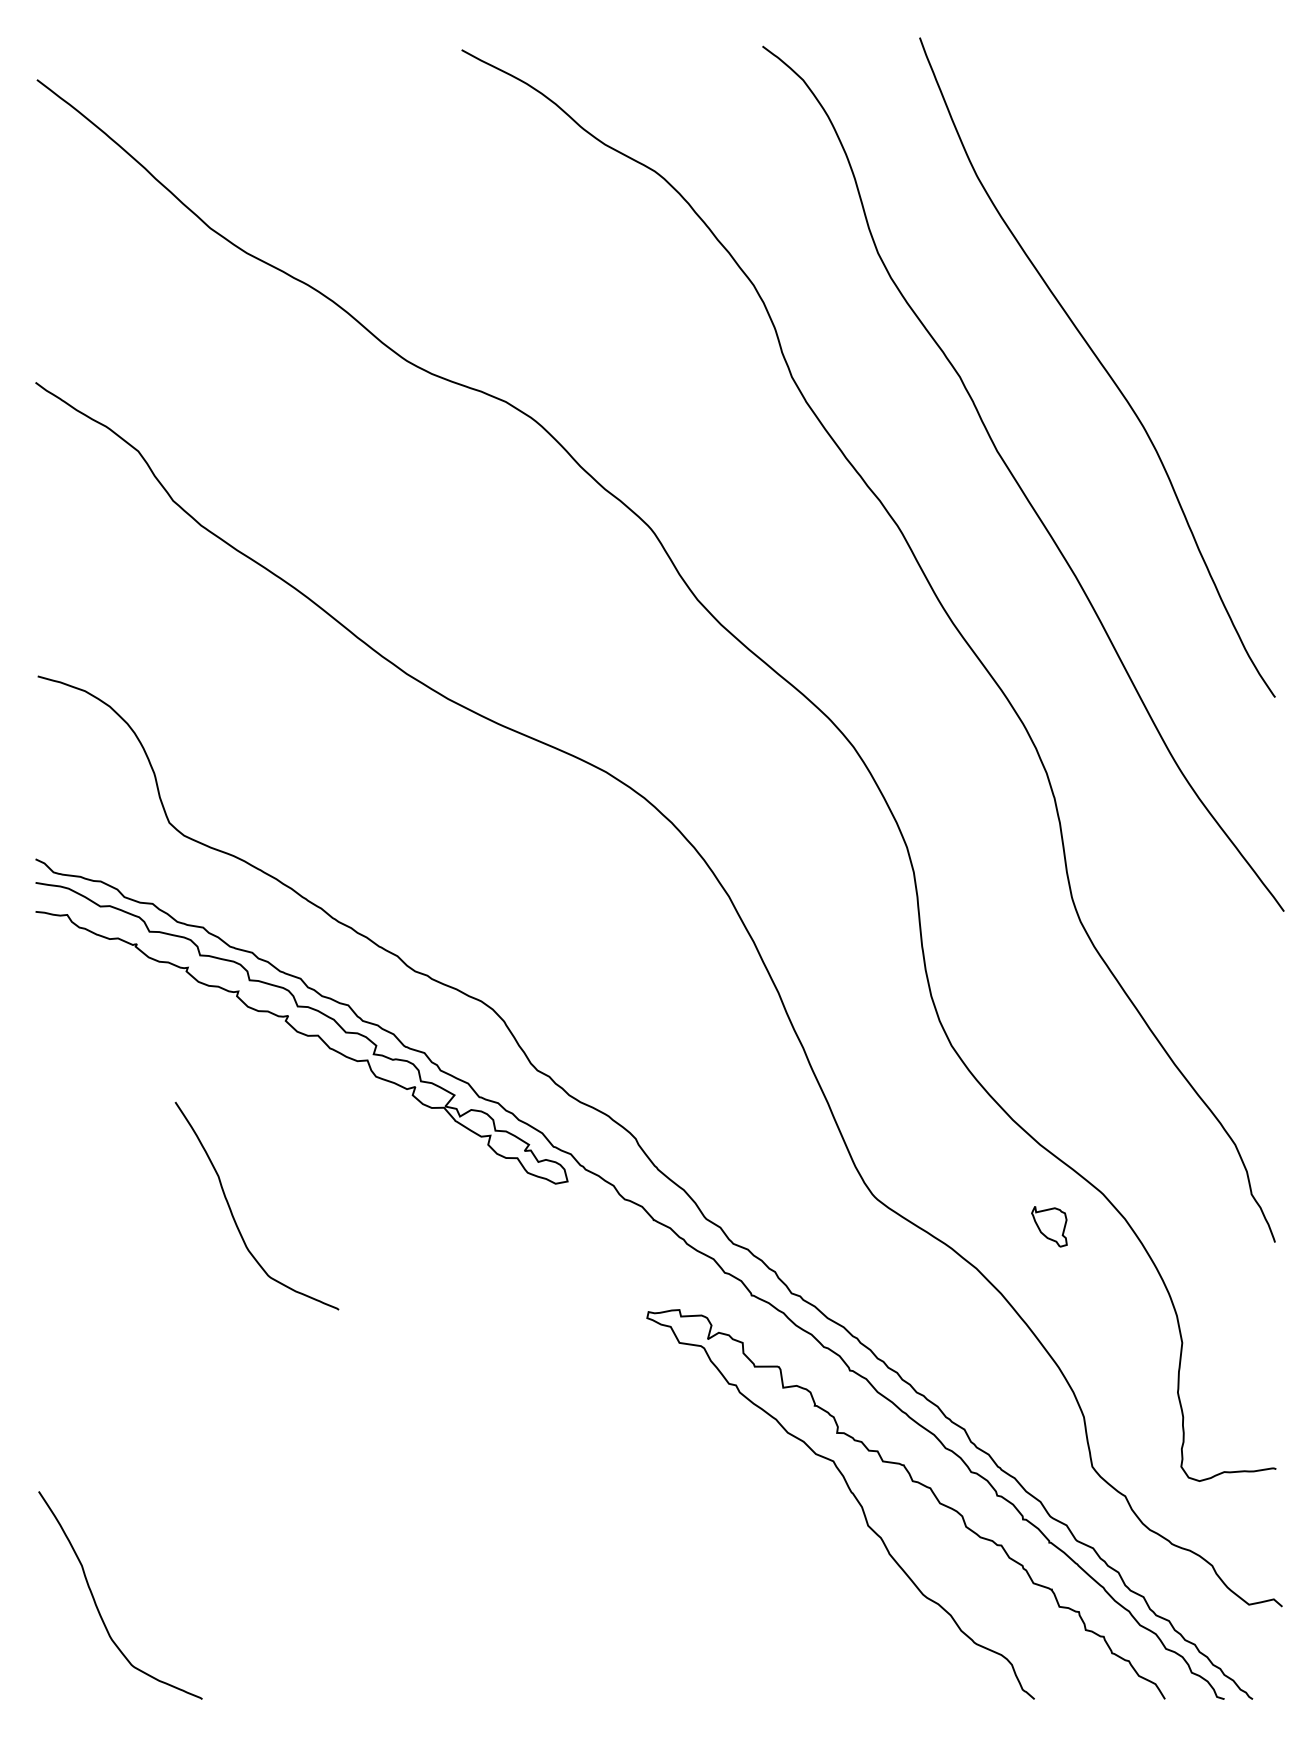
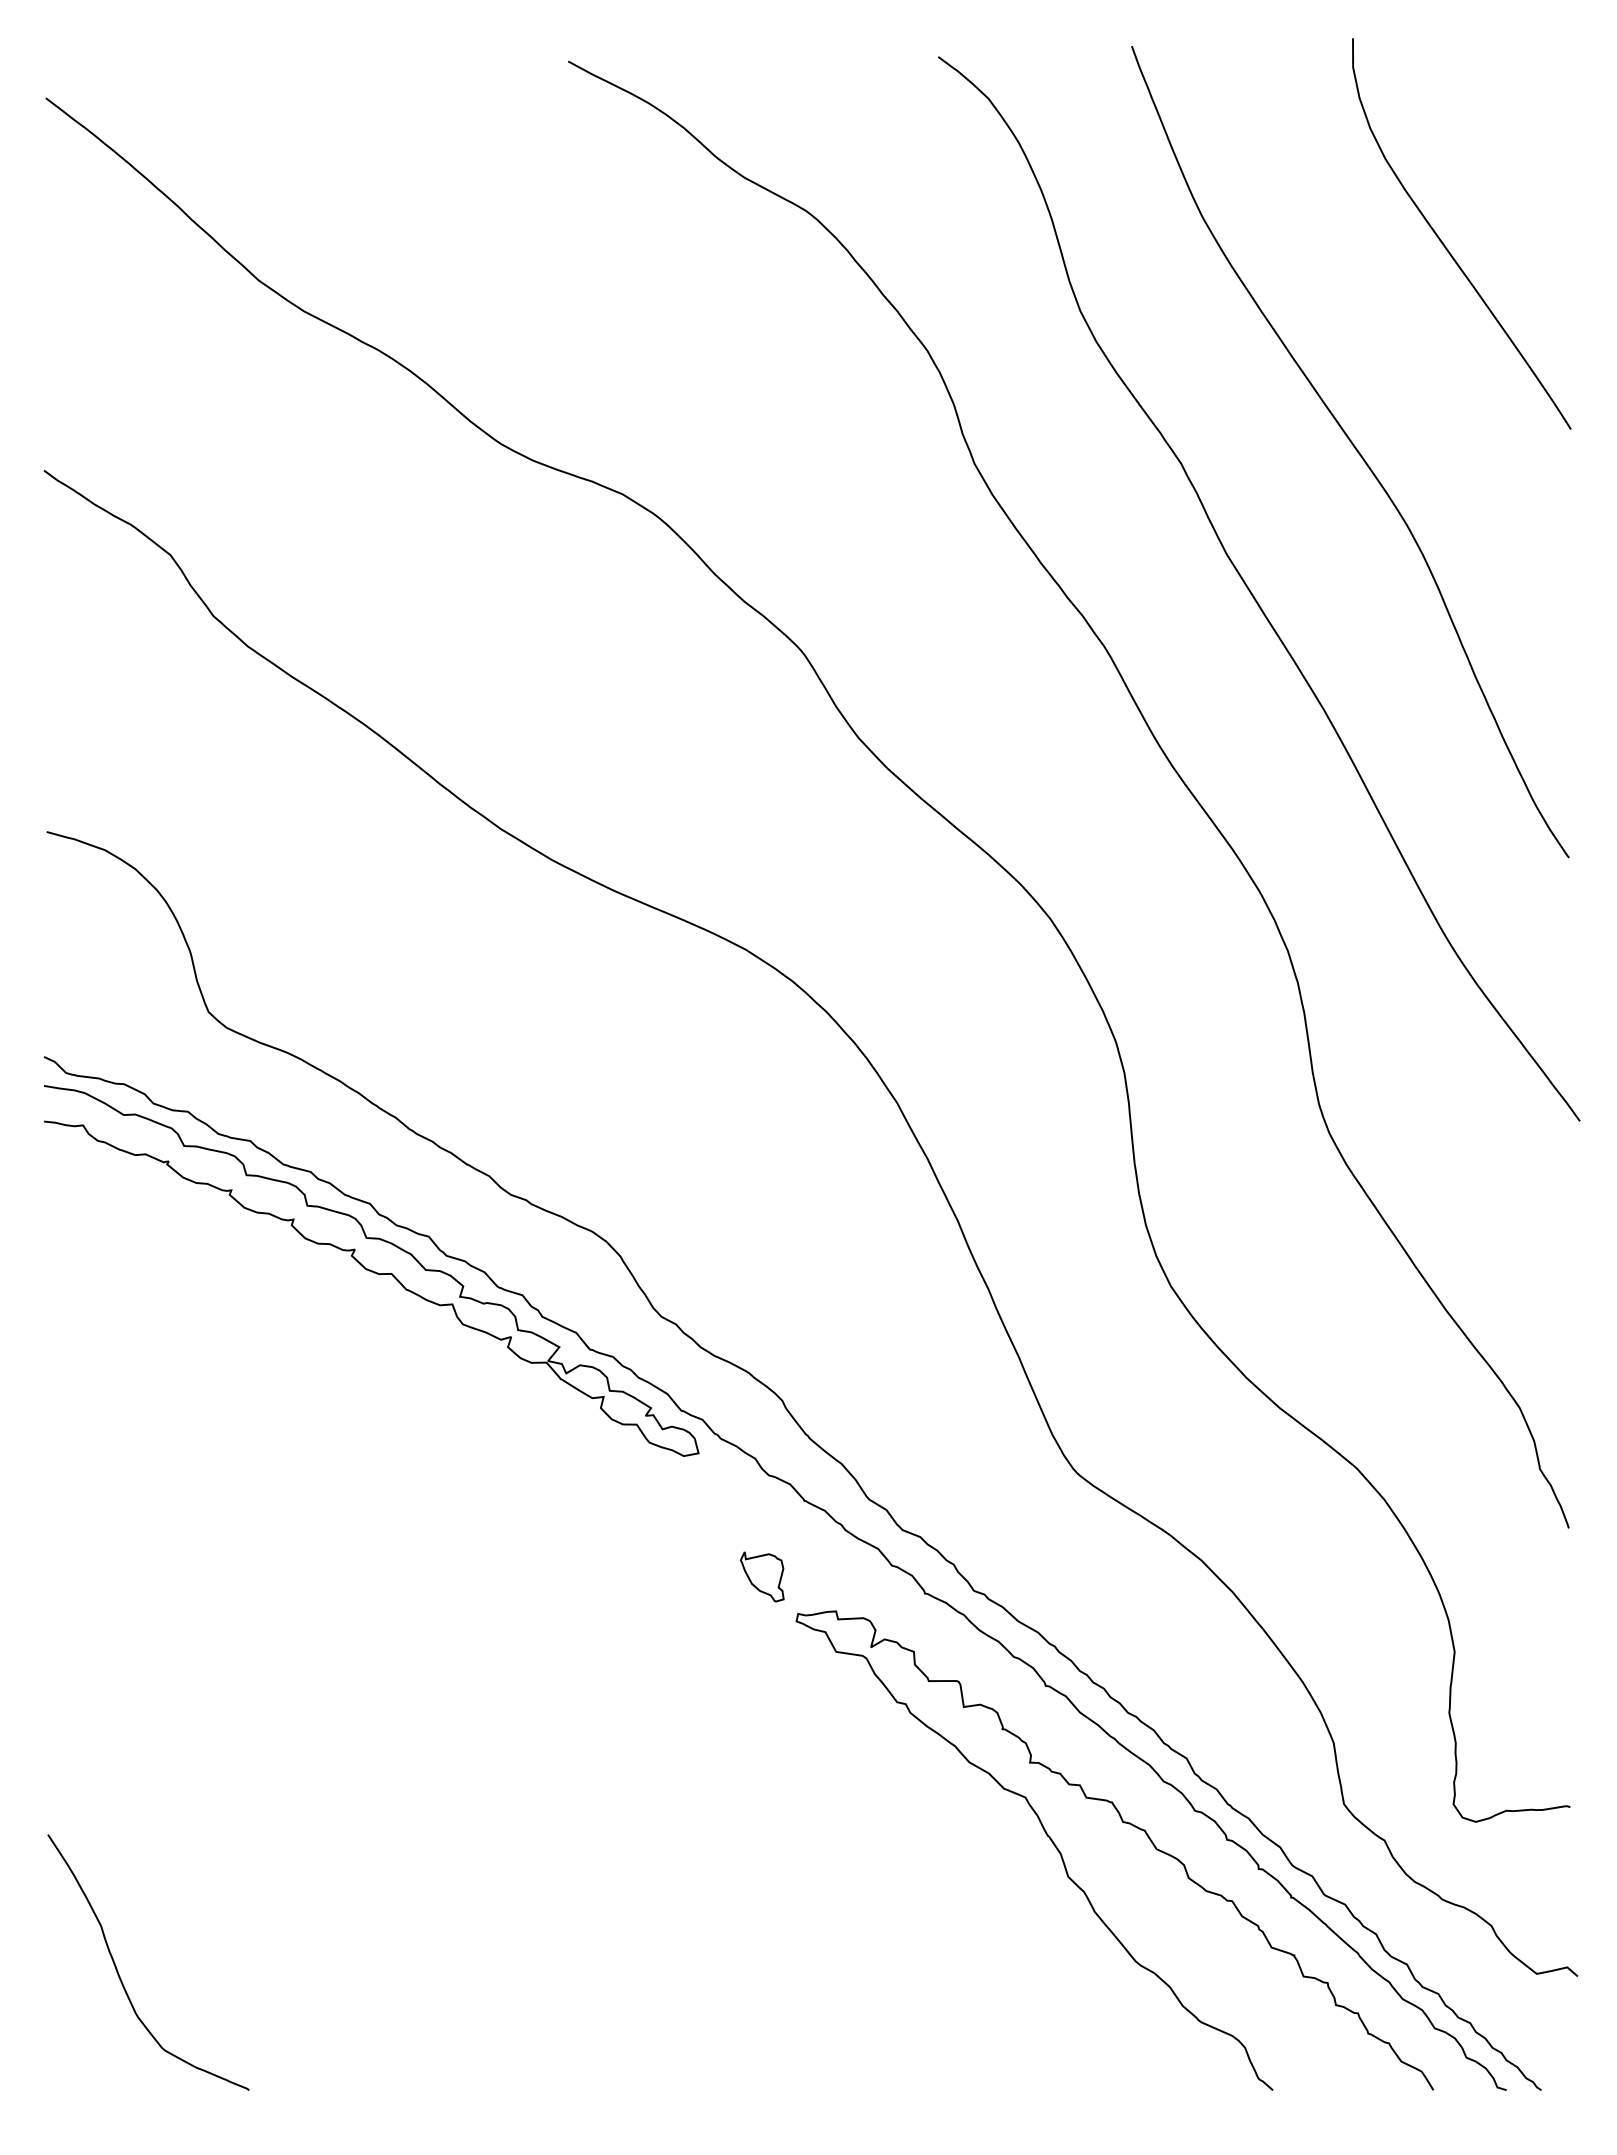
curve: (1174, 199) -> (1445, 245), added
curve: (234, 1217) -> (288, 1497), removed
part: (1048, 1226) -> (761, 1576), moved

